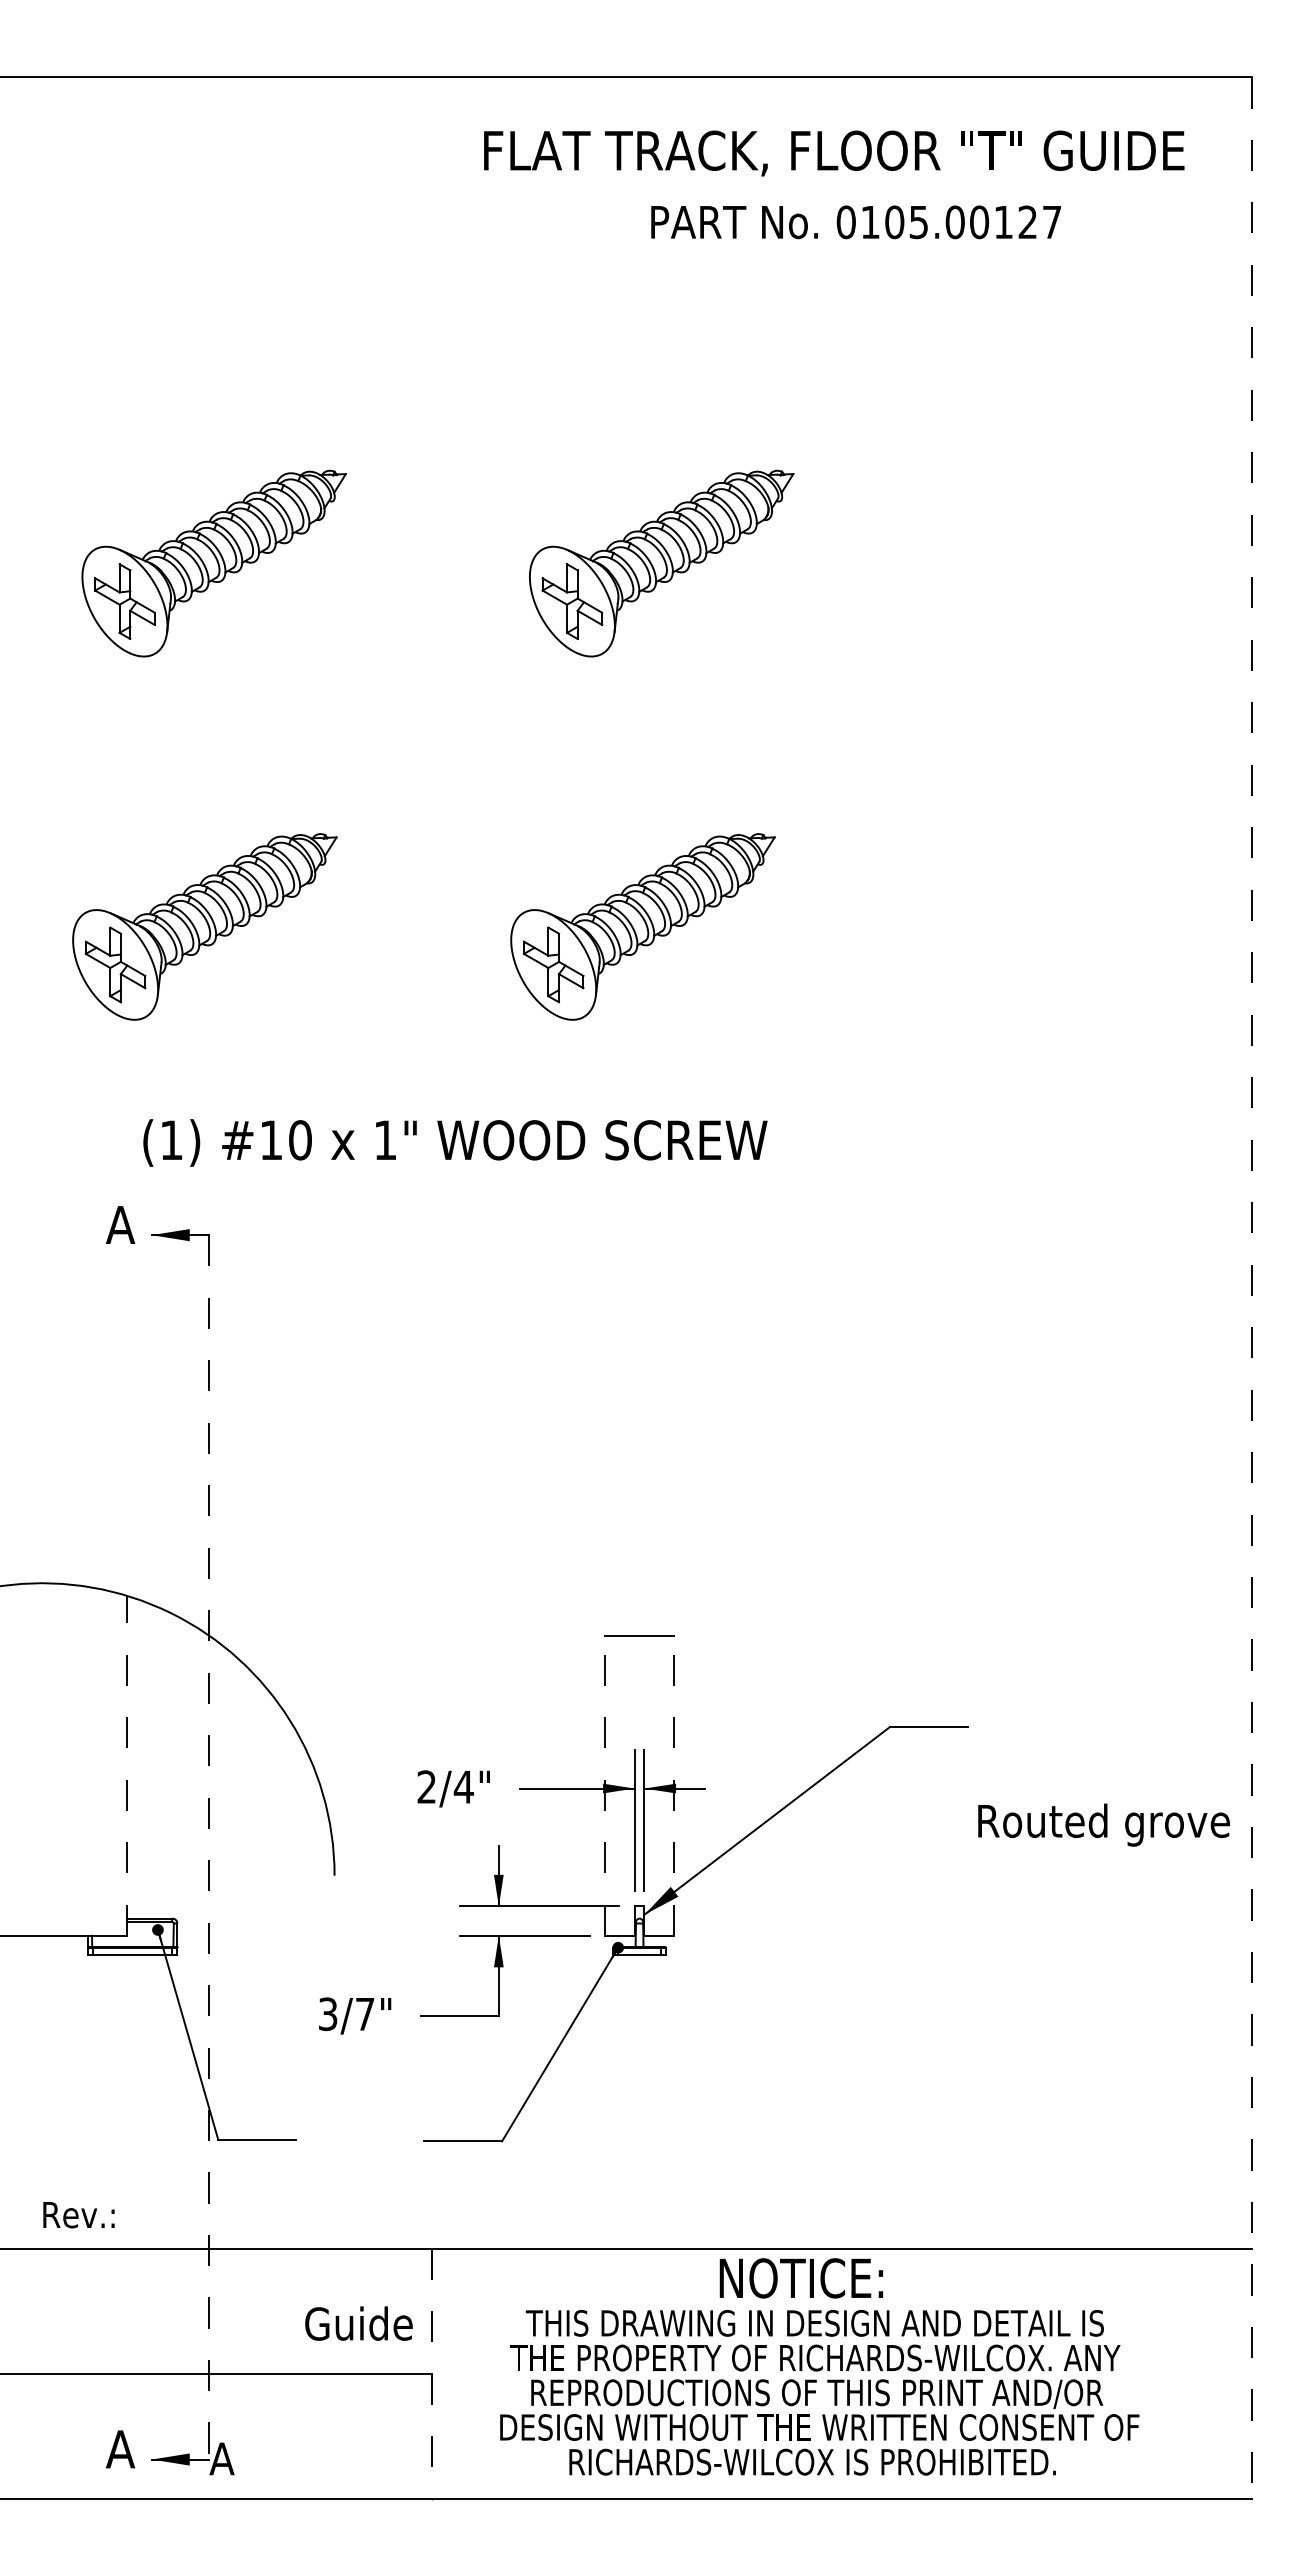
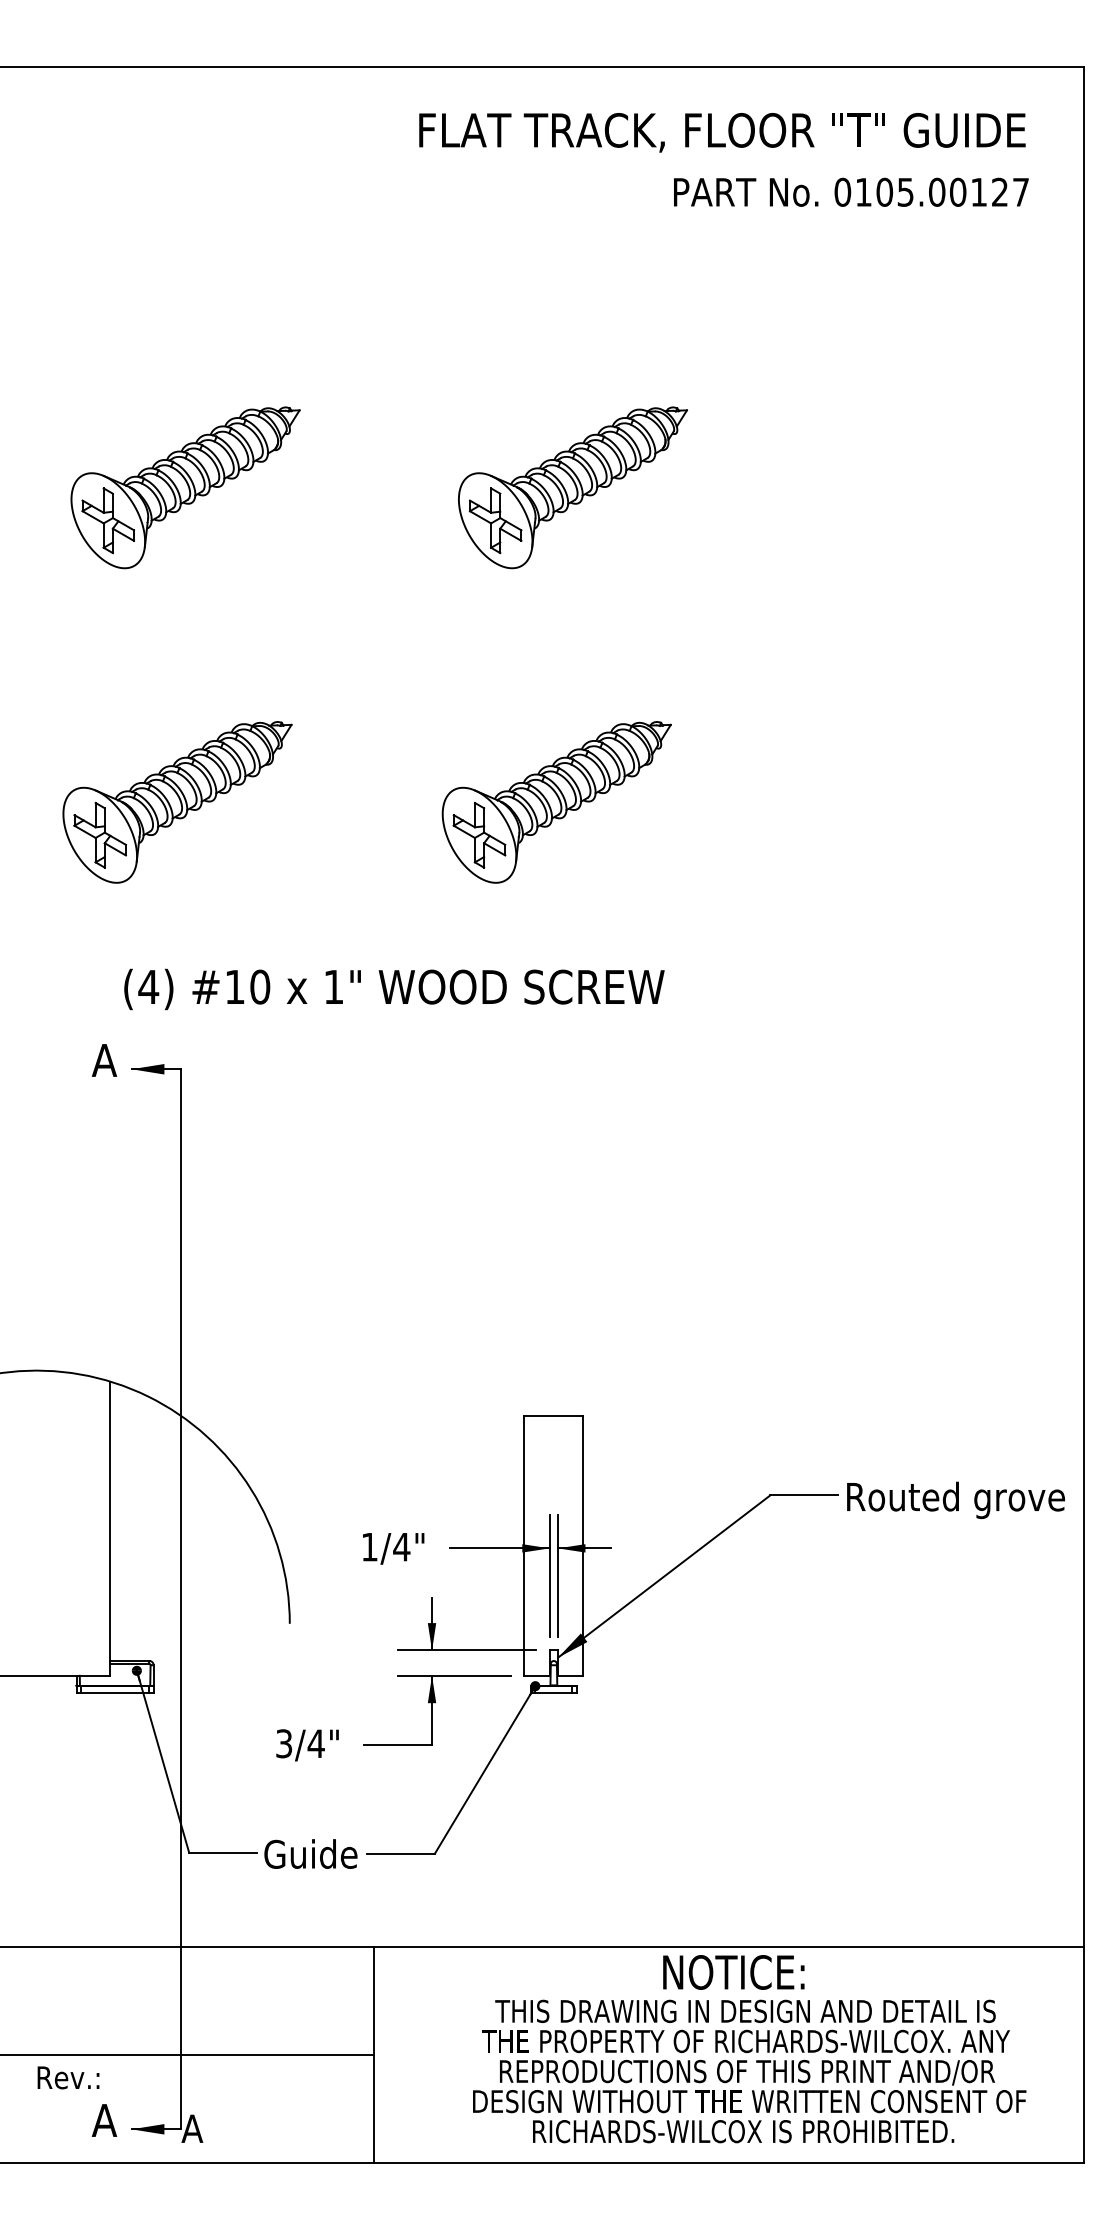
text: (855, 222) -> (850, 192), moved
text: (171, 1139) -> (148, 986), (1) -> (4)
line: (1252, 1288) -> (1084, 1115), dashed -> solid
line: (127, 1765) -> (110, 1528), dashed -> solid
line: (605, 1785) -> (524, 1545), dashed -> solid
line: (673, 1785) -> (583, 1545), dashed -> solid
text: (426, 1786) -> (369, 1546), 2/4" -> 1/4"
text: (1103, 1824) -> (955, 1499), moved
line: (209, 1847) -> (181, 1599), dashed -> solid
text: (365, 2014) -> (316, 1744), 3/7" -> 3/4"
text: (78, 2215) -> (68, 2078), moved
text: (358, 2323) -> (310, 1853), moved
text: (819, 2366) -> (749, 2048), moved
line: (431, 2373) -> (373, 2054), dashed -> solid

